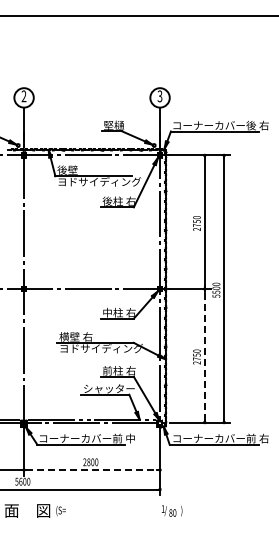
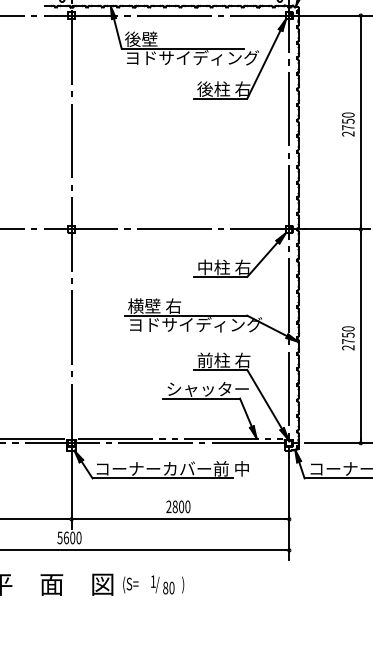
line: (204, 355) -> (360, 335), dashed -> solid
line: (92, 470) -> (181, 519), dashed -> solid
text: (171, 510) -> (166, 584), moved

